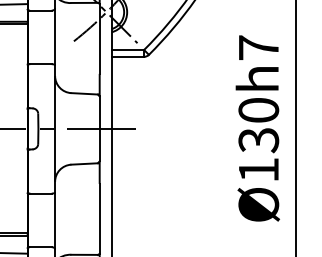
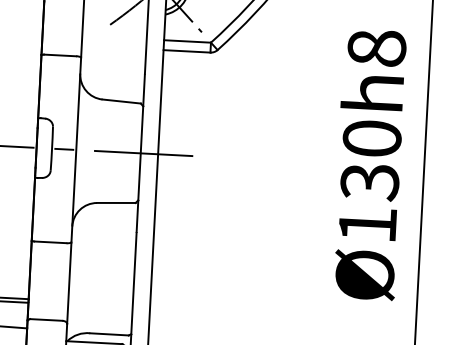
text: (258, 47) -> (376, 47), Ø130h7 -> Ø130h8

